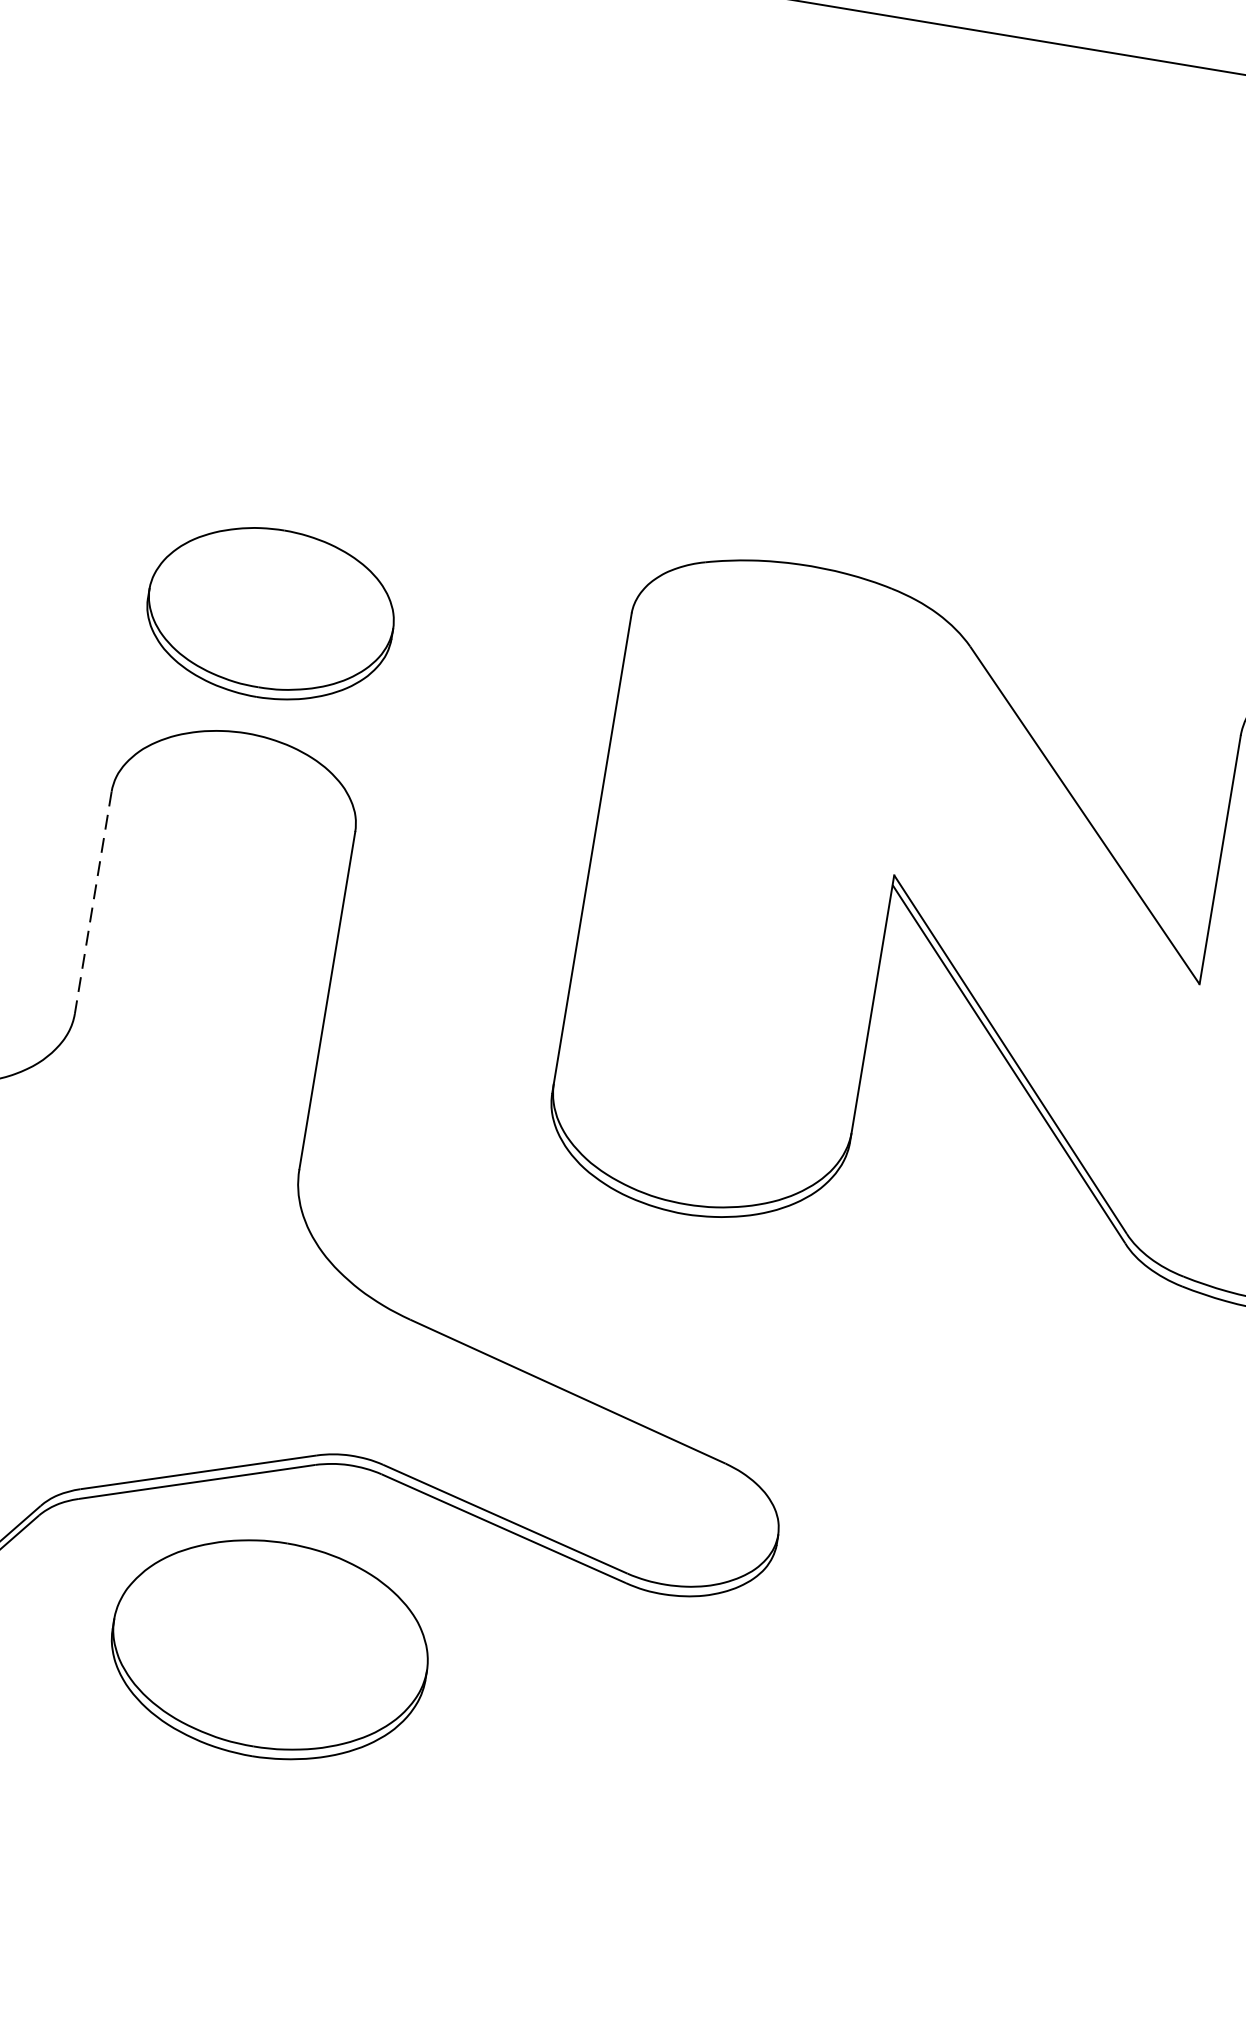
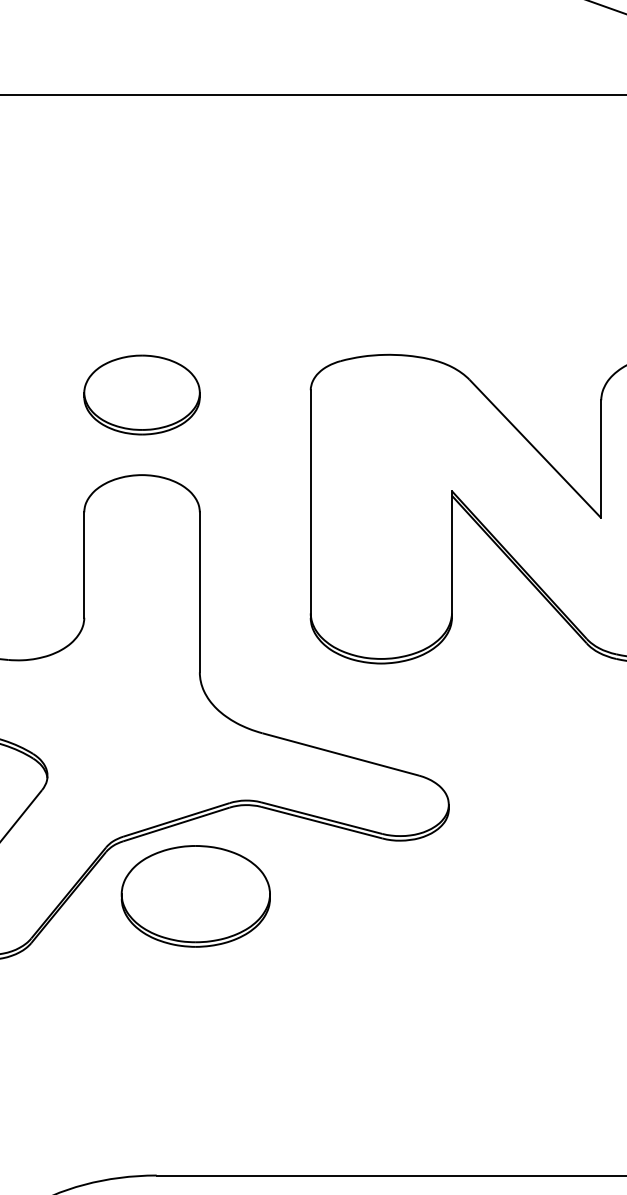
part: (269, 612) -> (141, 394), moved
line: (93, 903) -> (84, 565), dashed -> solid
part: (268, 1649) -> (195, 896), moved

